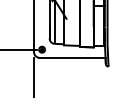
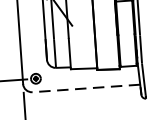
line: (71, 57) -> (84, 88), solid -> dashed

